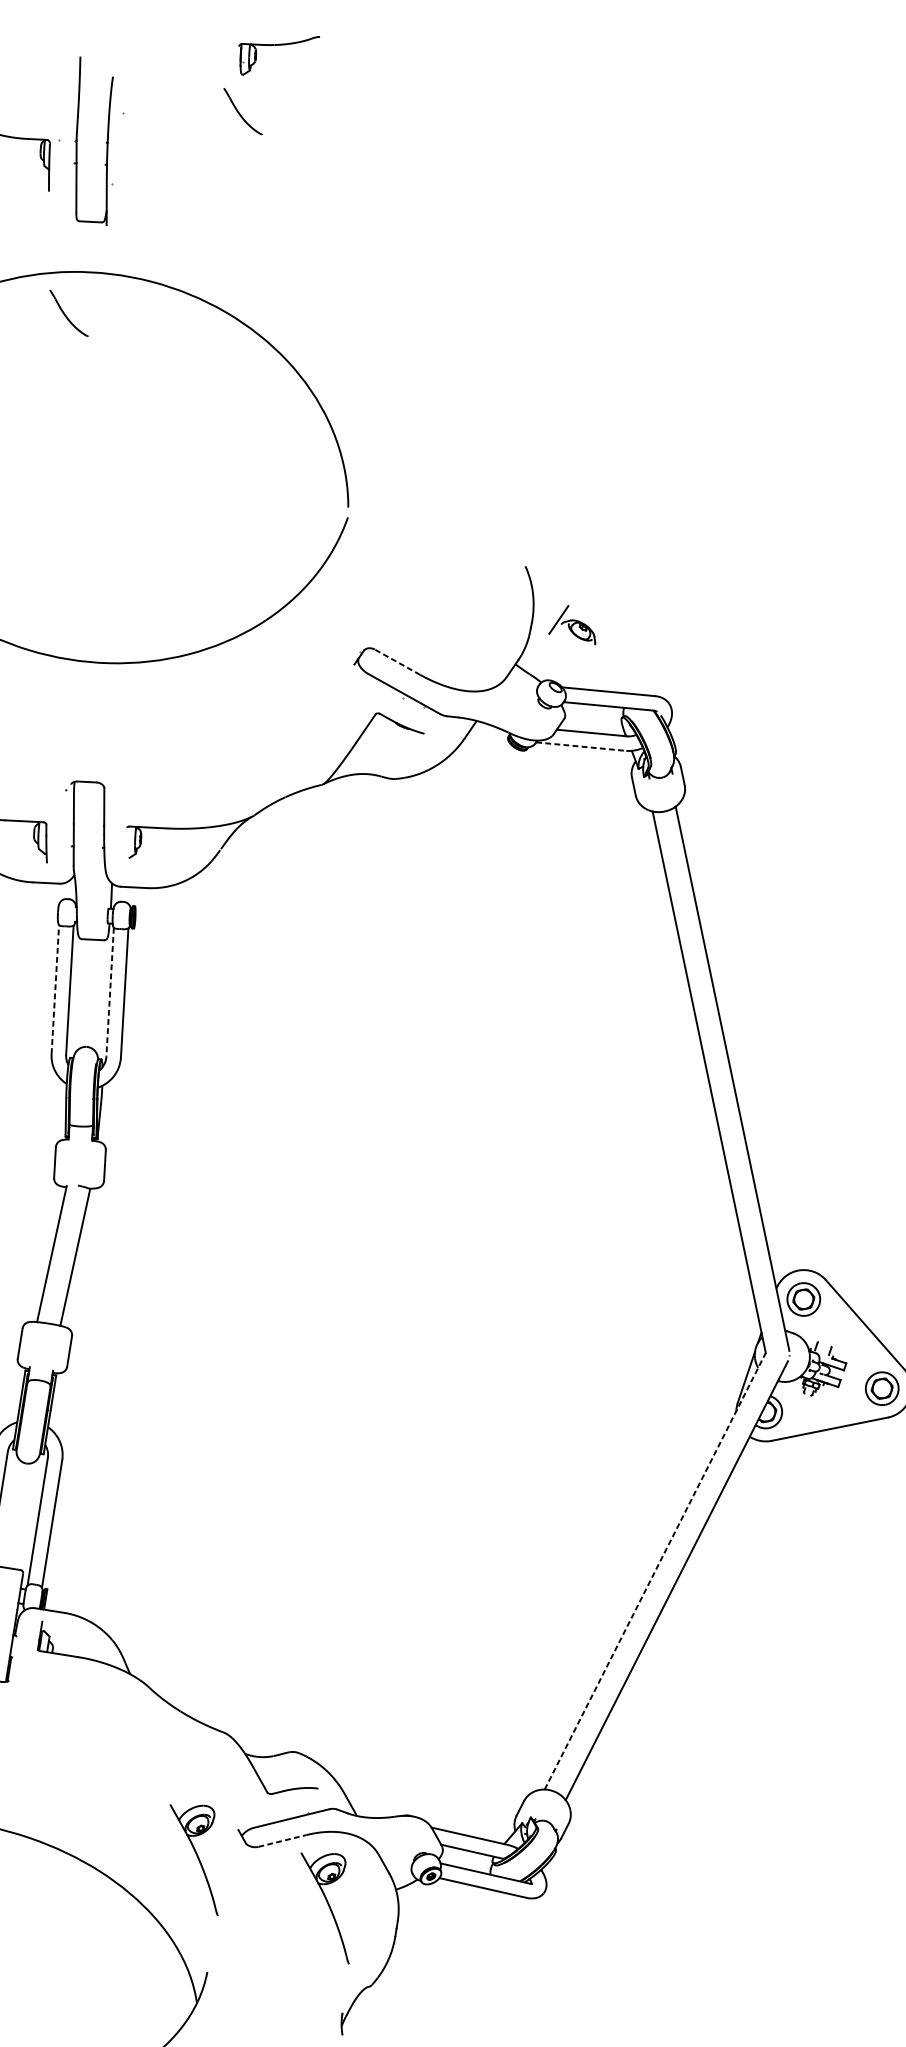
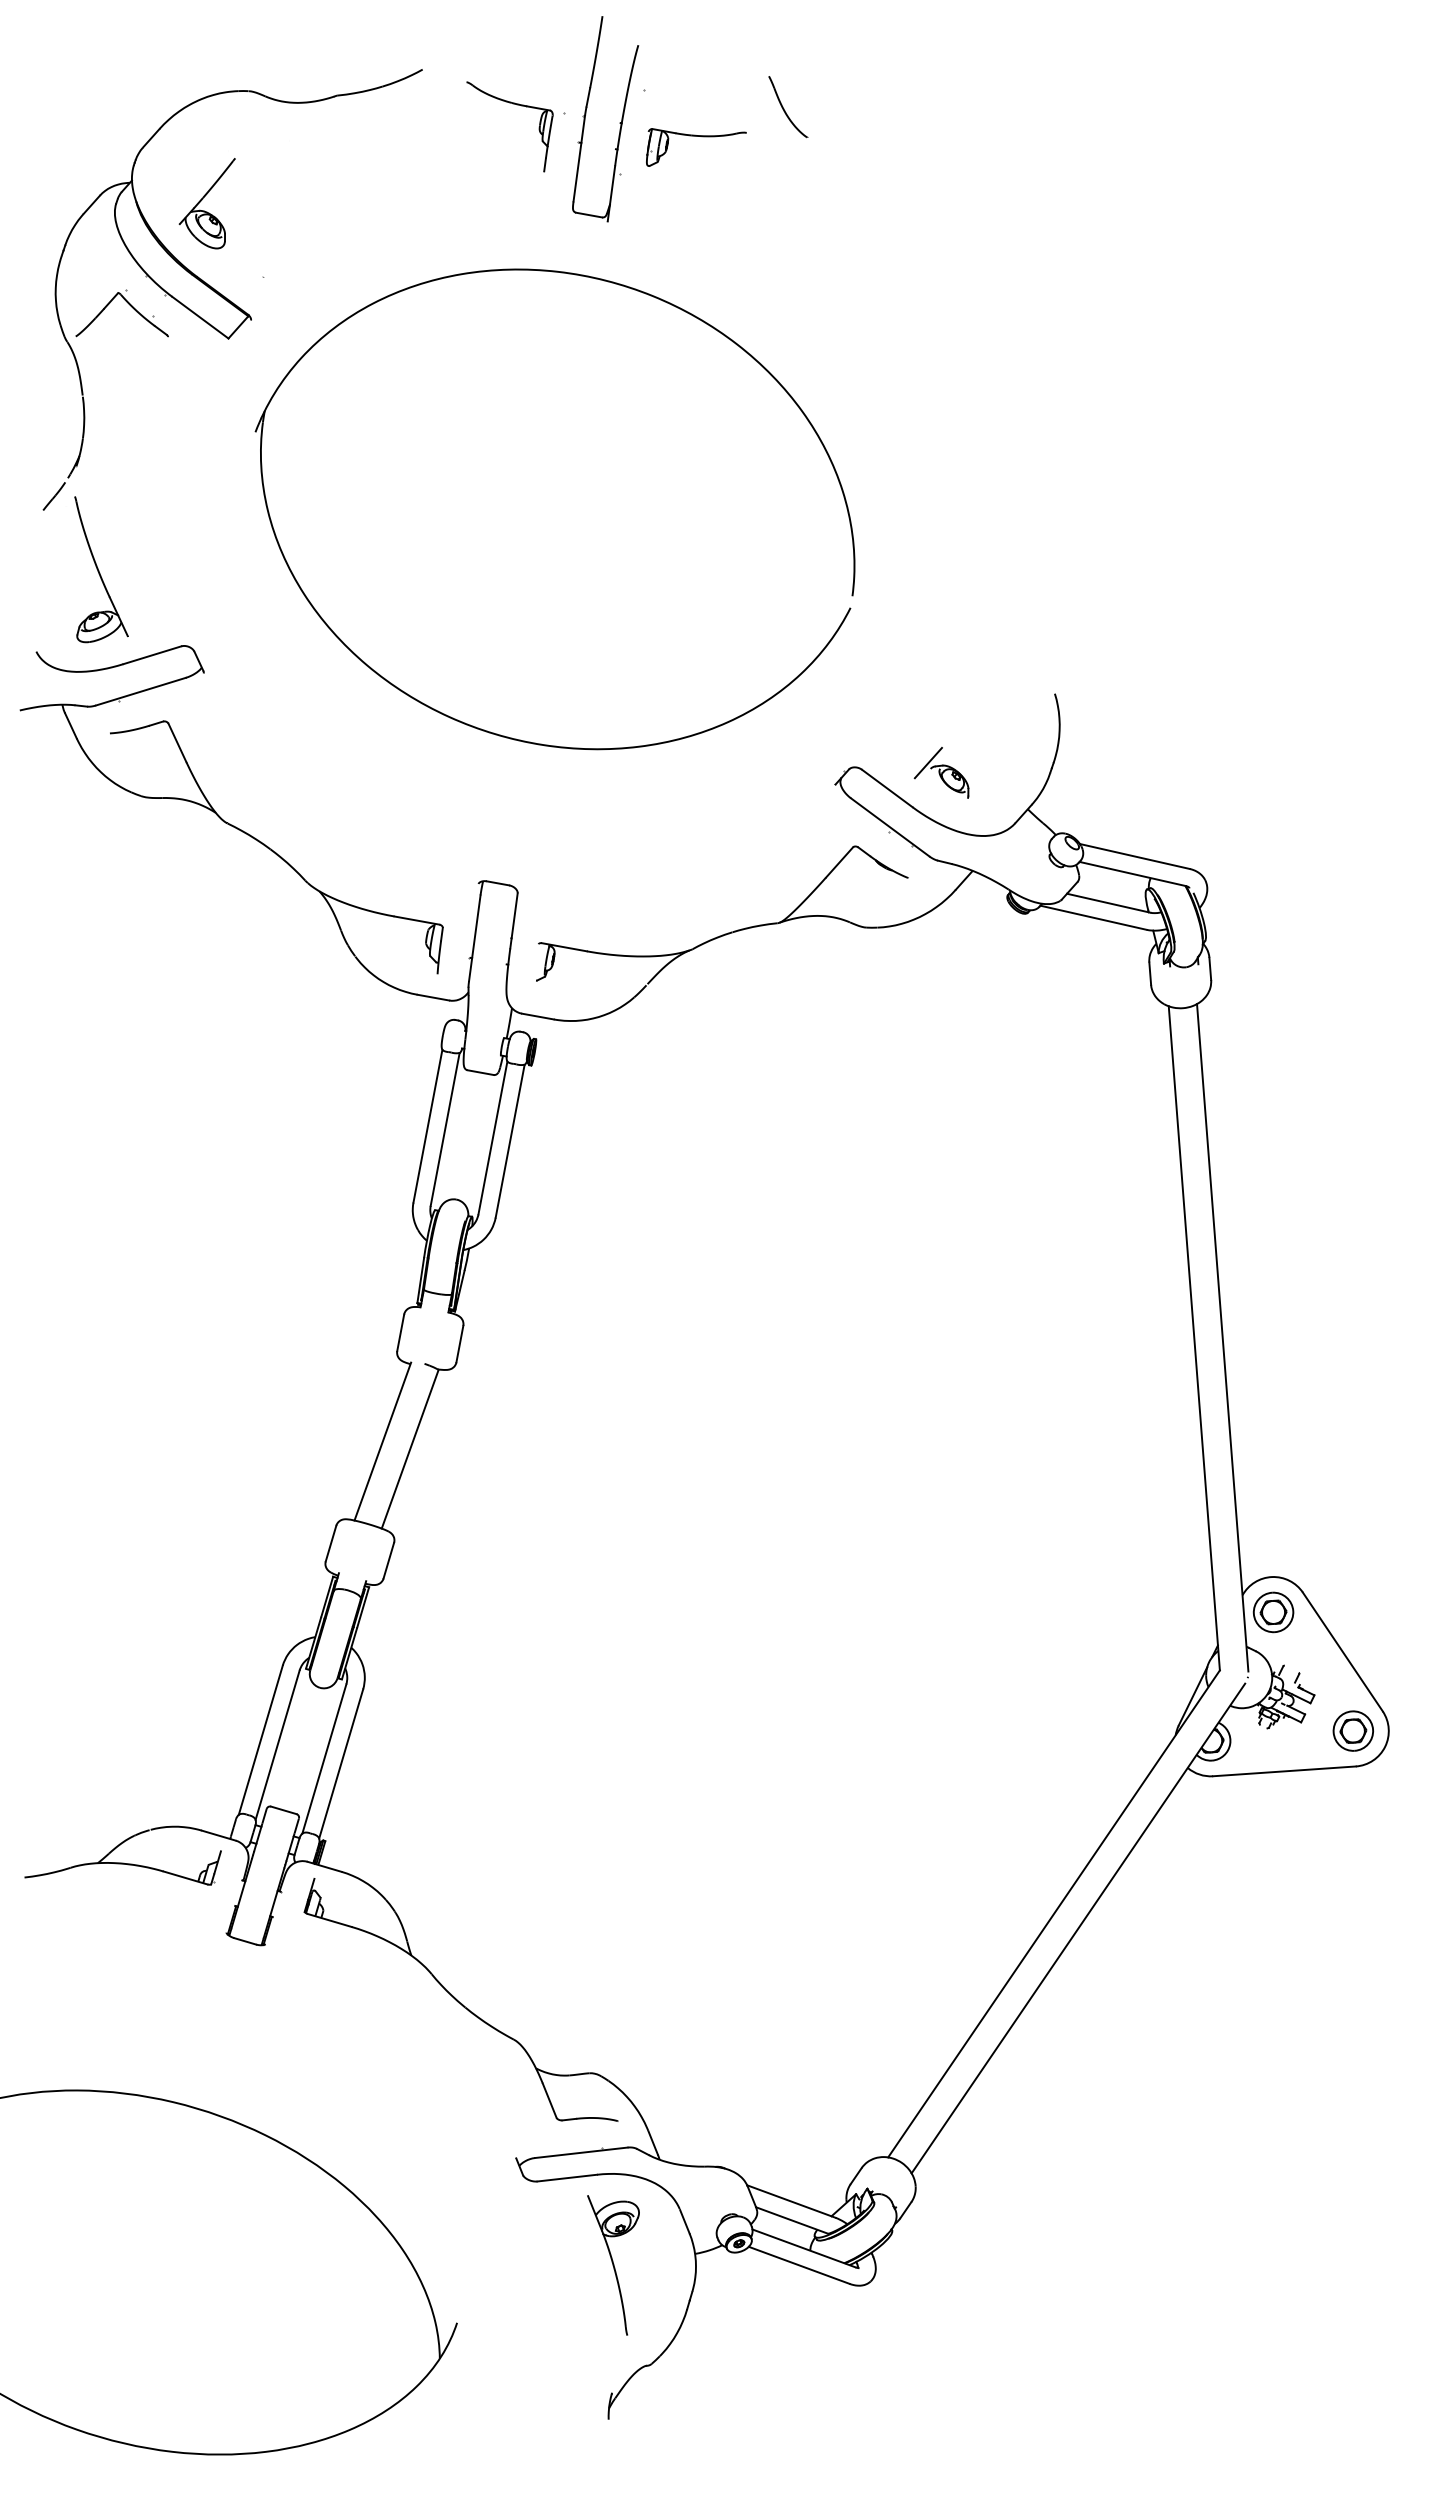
part: (279, 45) -> (696, 136), moved
part: (69, 313) -> (549, 321), removed
part: (570, 626) -> (941, 772), moved
line: (396, 662) -> (886, 788), dashed -> solid
line: (581, 746) -> (1094, 917), dashed -> solid
line: (55, 989) -> (427, 1126), dashed -> solid
line: (109, 992) -> (492, 1138), dashed -> solid
line: (655, 1570) -> (1054, 1913), dashed -> solid
line: (282, 1841) -> (567, 2178), dashed -> solid
part: (198, 1859) -> (464, 2187), removed

